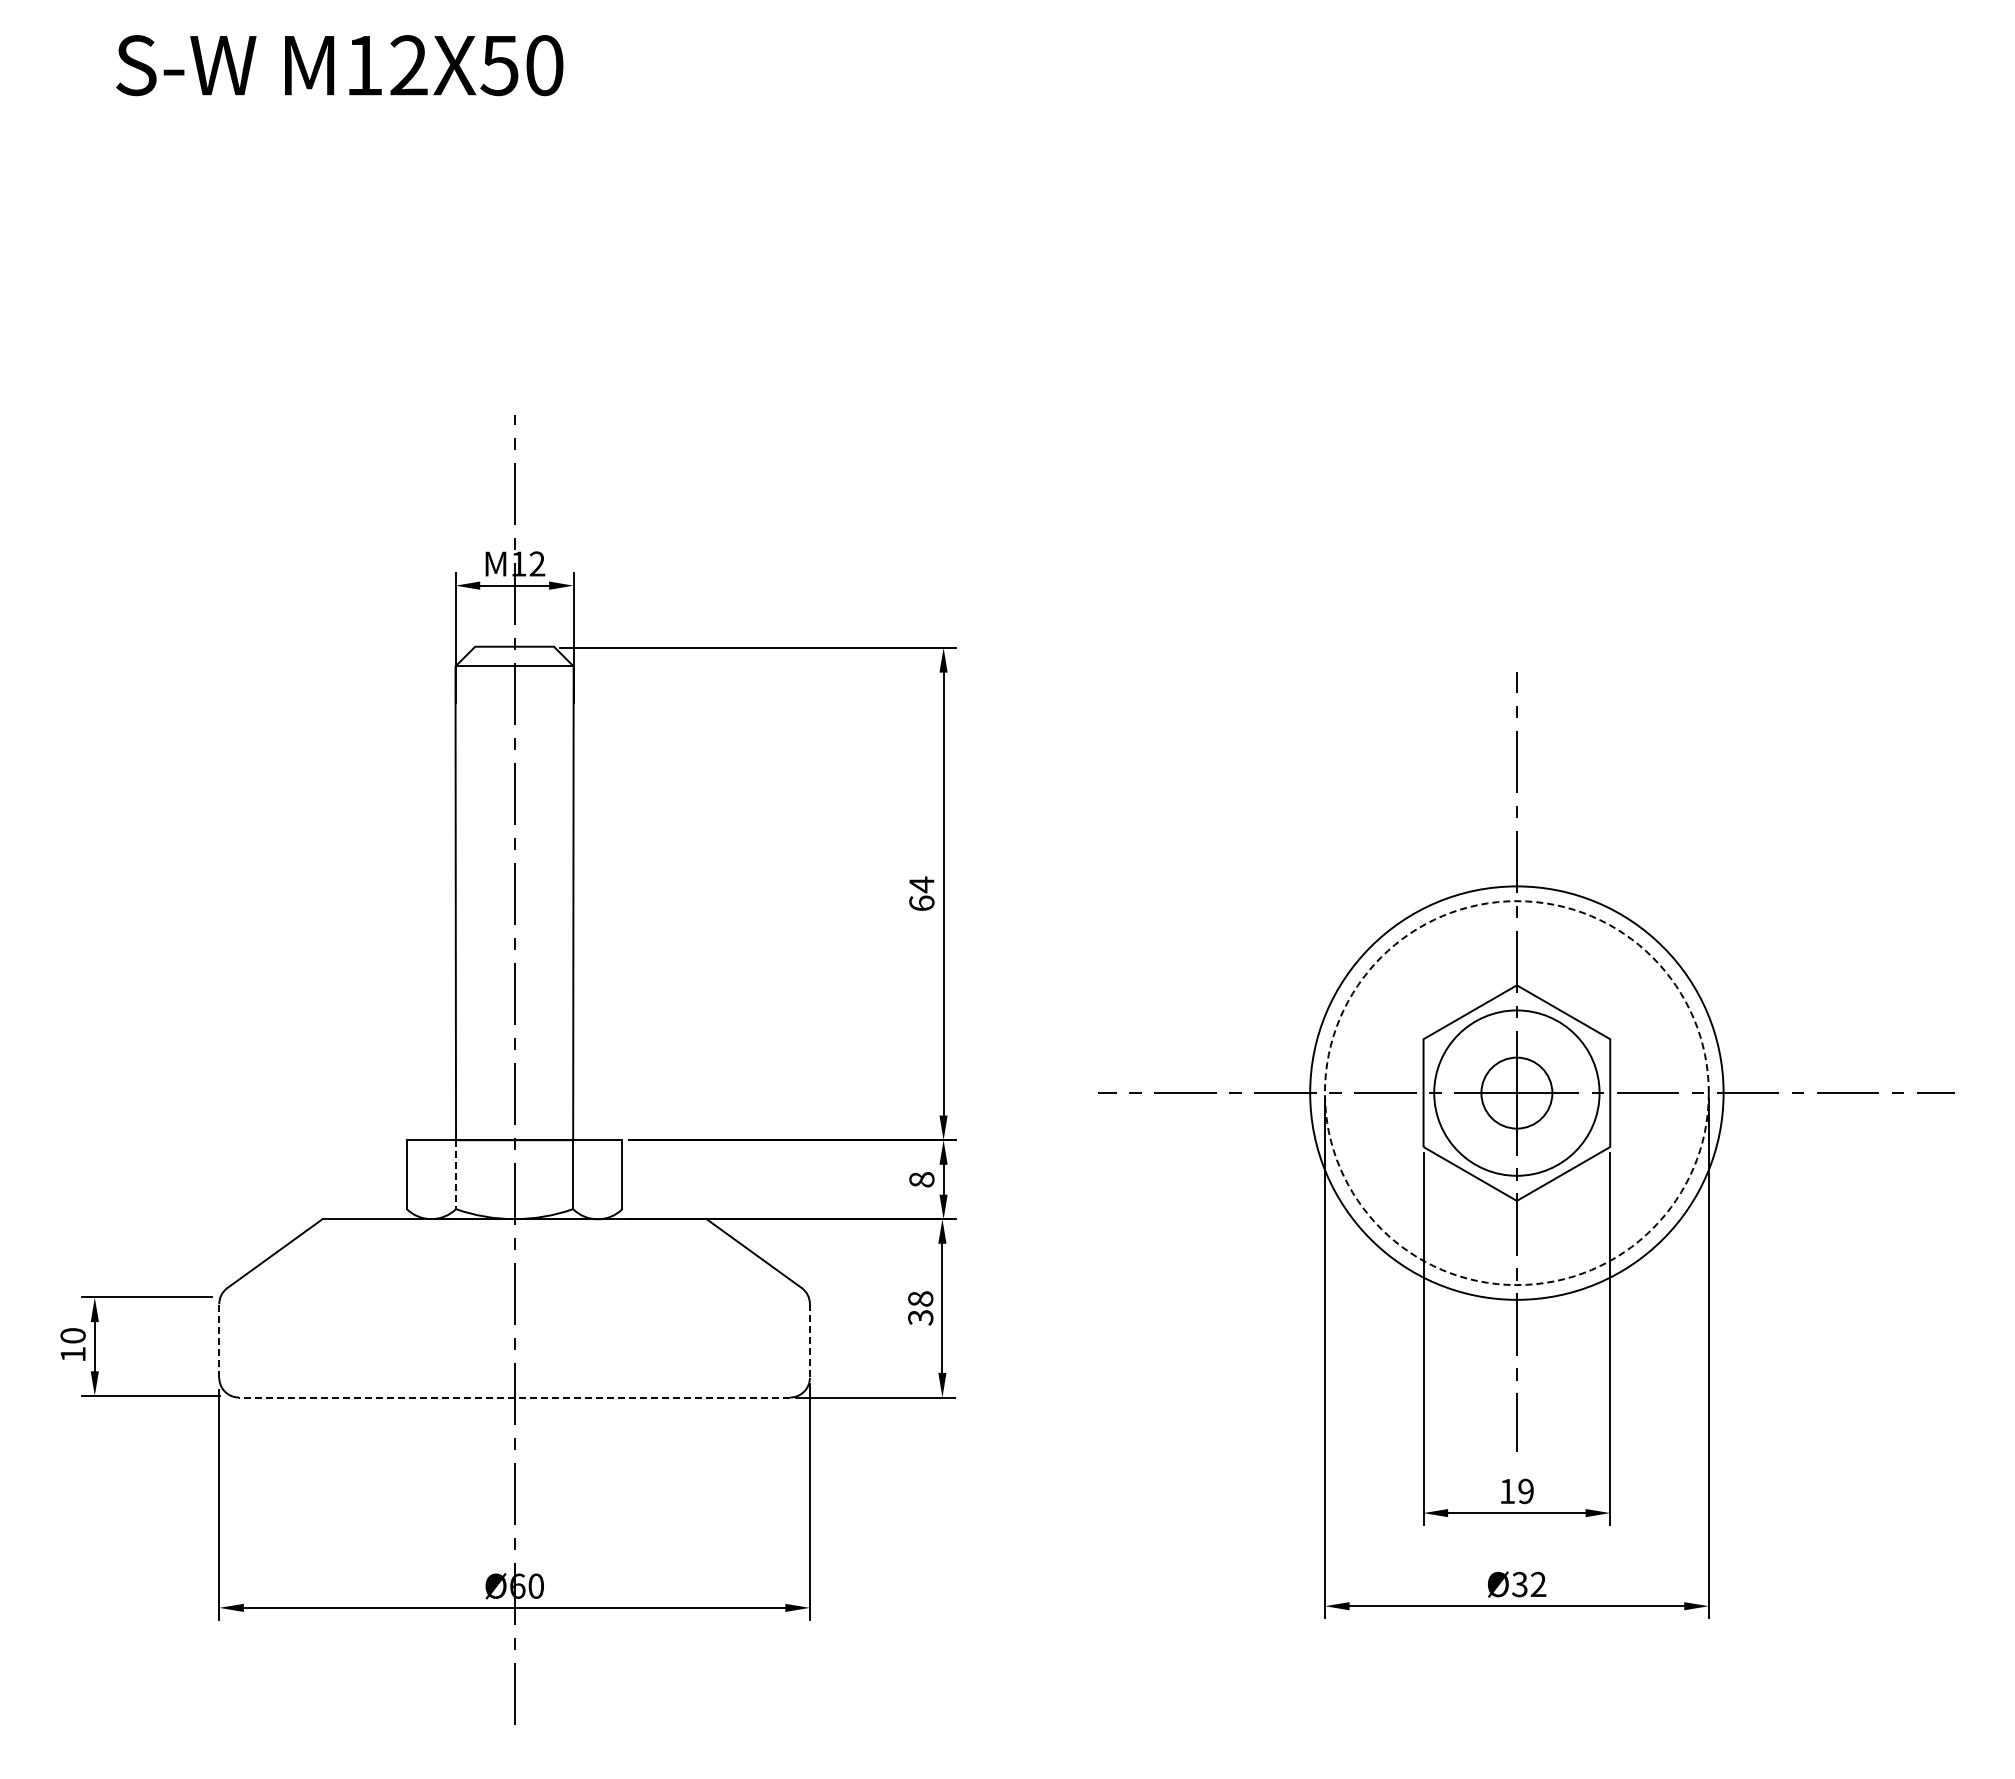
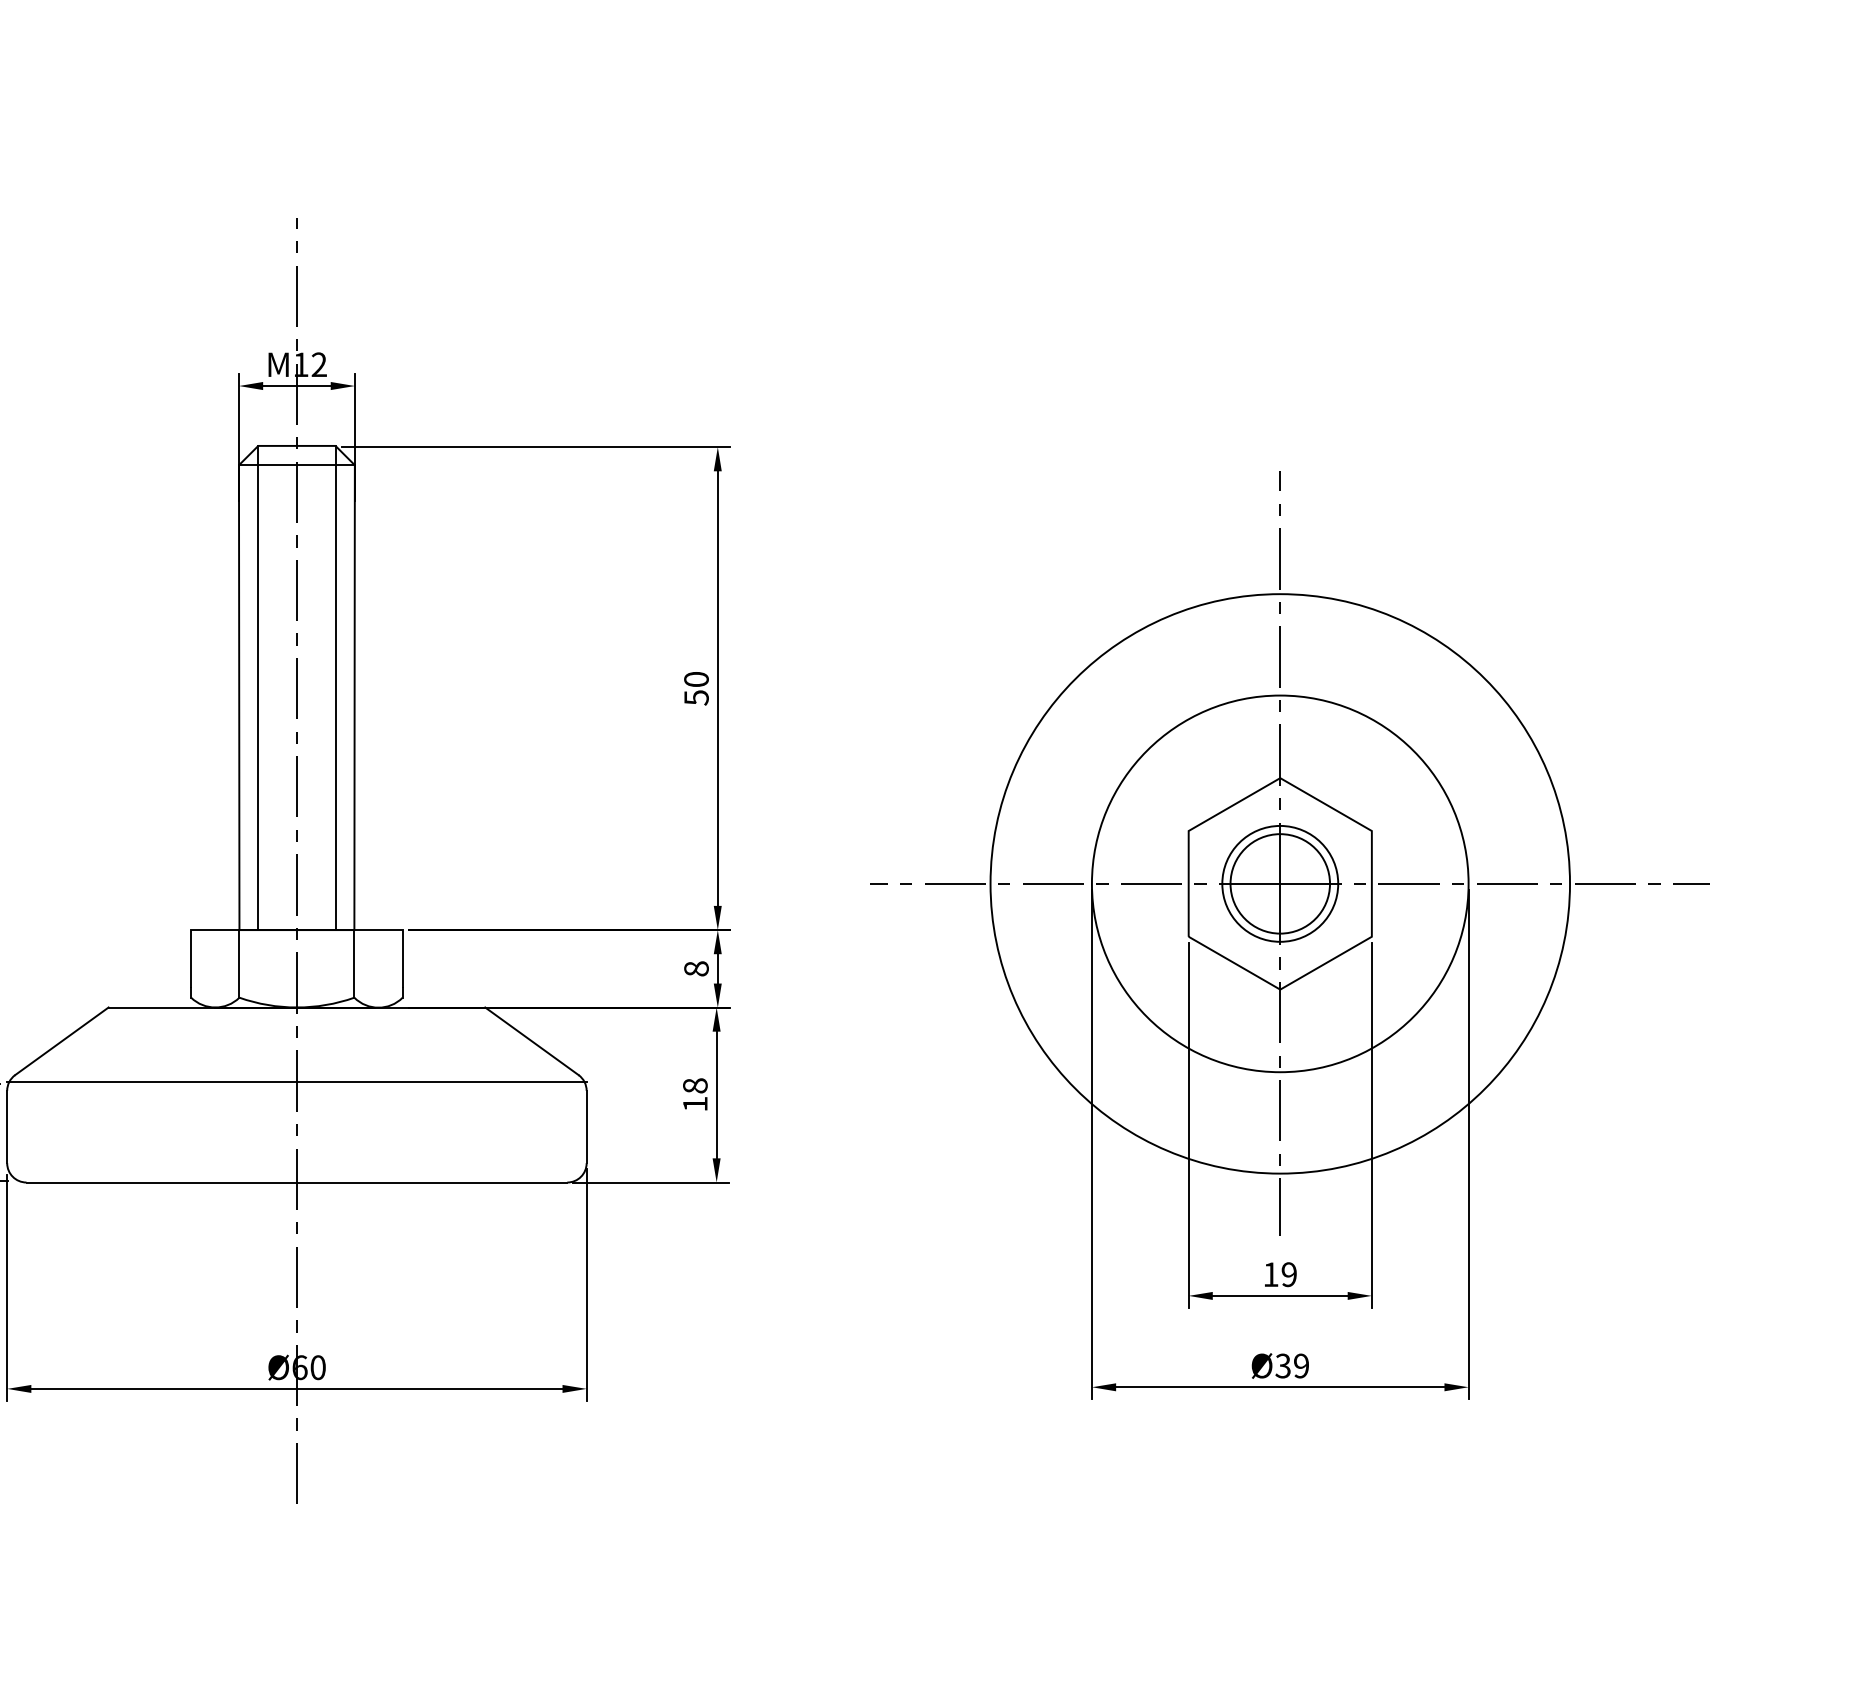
line: (475, 893) -> (258, 688), added
line: (553, 893) -> (335, 688), added
text: (921, 893) -> (696, 688), 64 -> 50
circle: (1516, 1092) -> (1279, 883), size x1.43
circle: (1516, 1092) -> (1279, 883), size x1.43
circle: (1516, 1093) -> (1279, 884), dashed -> solid
circle: (1516, 1093) -> (1279, 884), size x0.71
line: (456, 1175) -> (239, 964), dashed -> solid
line: (514, 1295) -> (296, 1082), added
text: (920, 1317) -> (695, 1104), 38 -> 18
line: (219, 1340) -> (7, 1126), dashed -> solid
line: (809, 1340) -> (586, 1126), dashed -> solid
line: (514, 1397) -> (296, 1182), dashed -> solid
text: (1538, 1584) -> (1301, 1365), Ø32 -> Ø39

